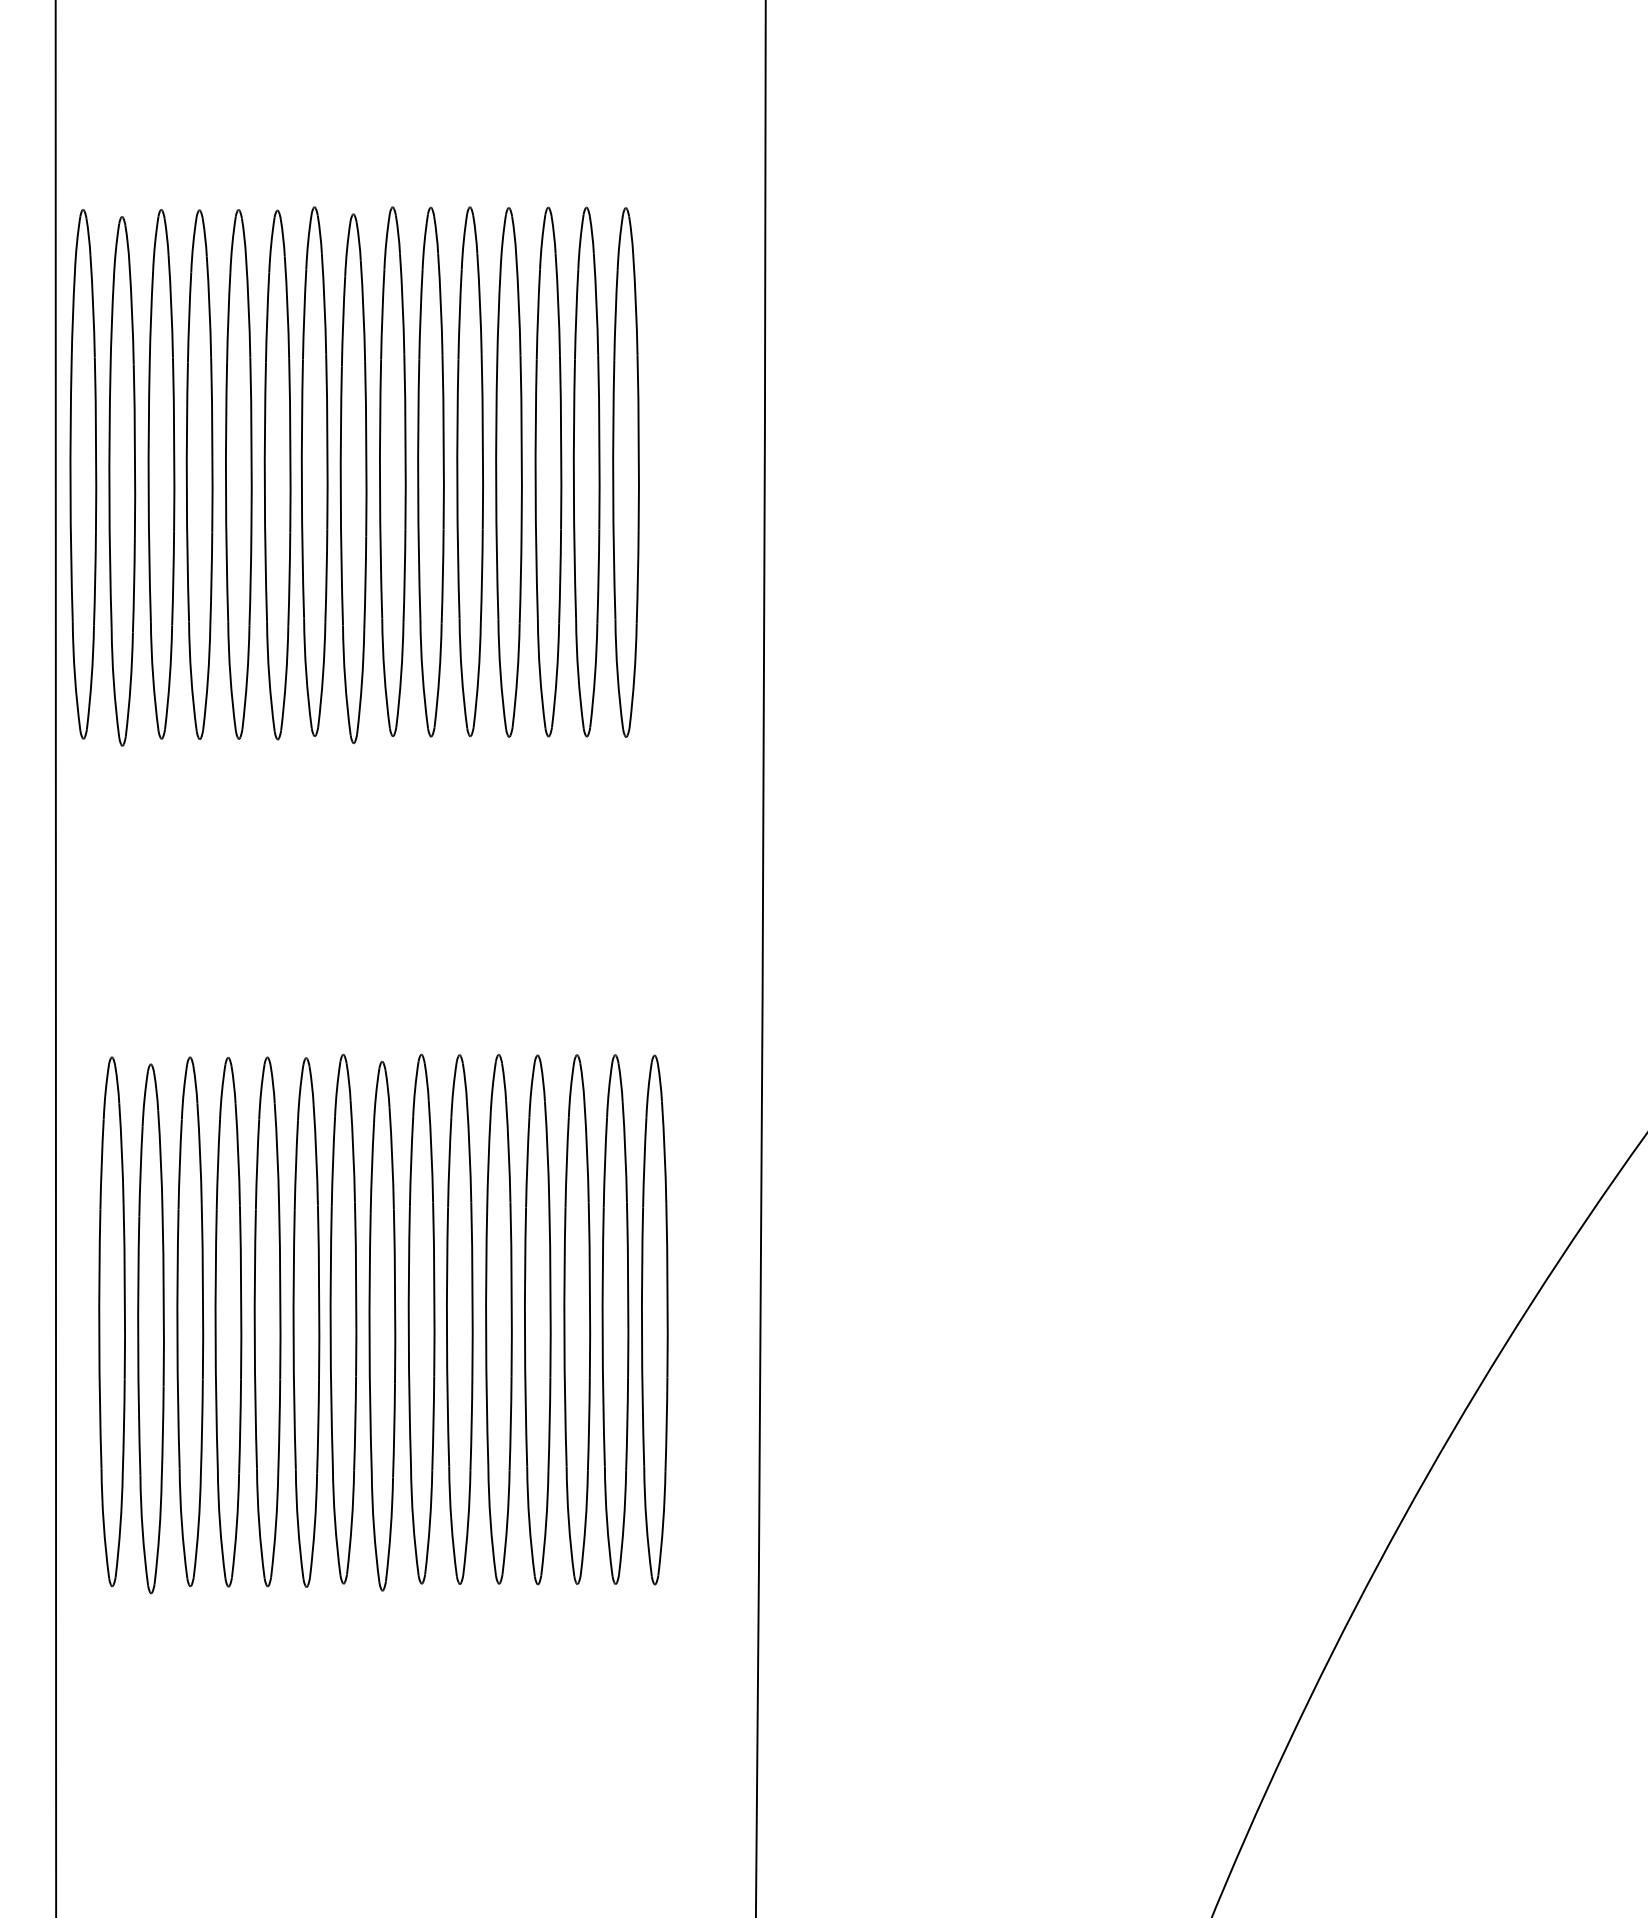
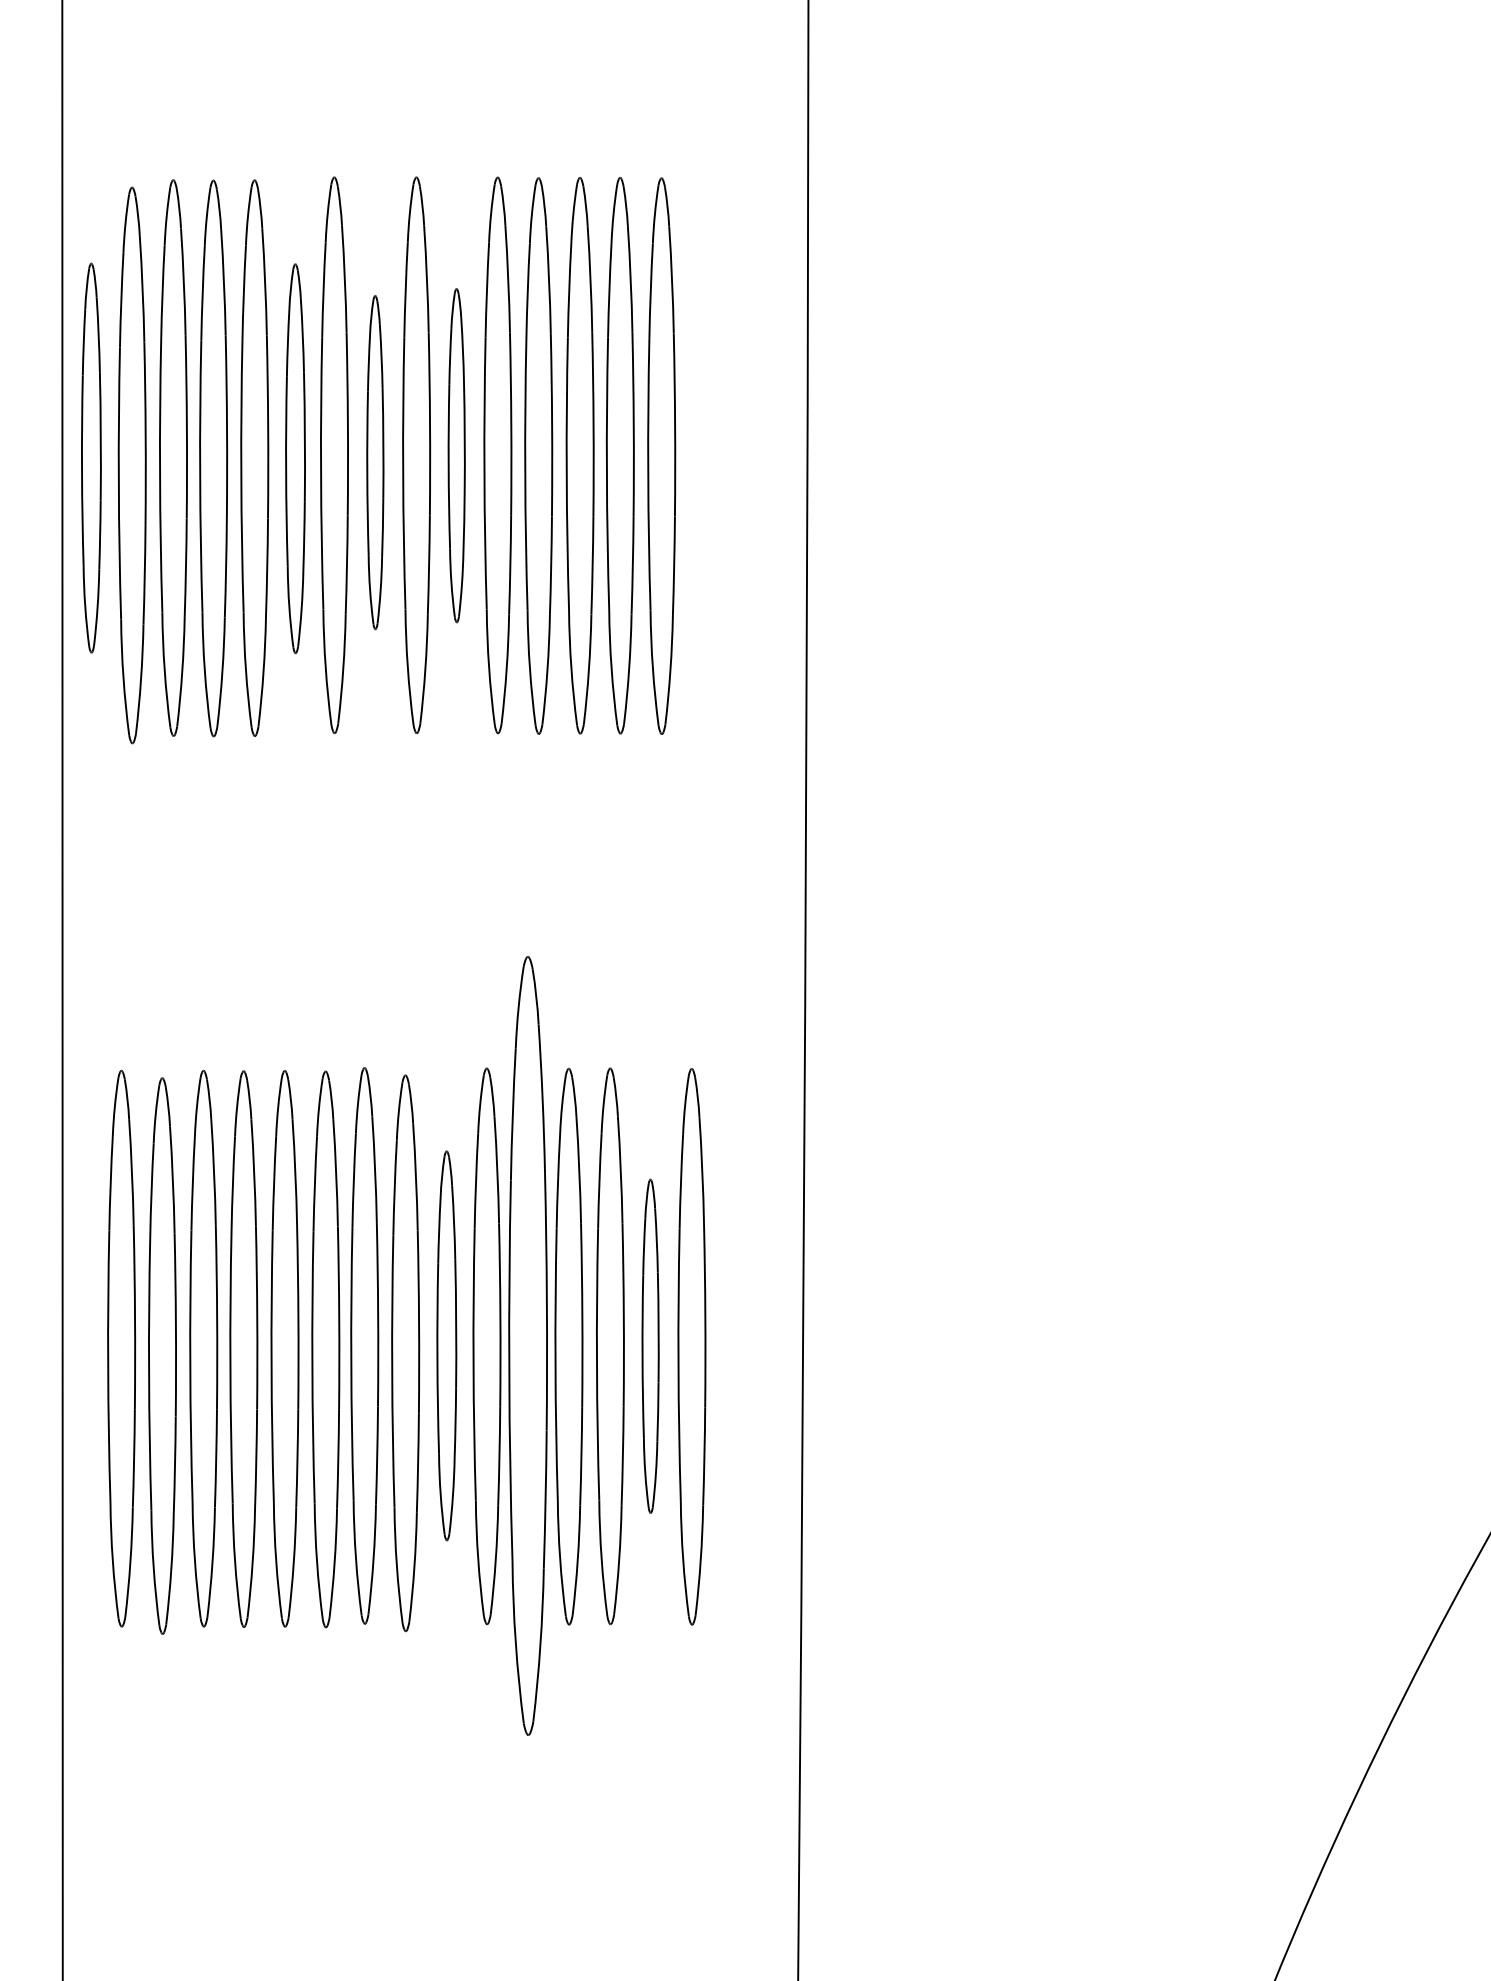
part: (430, 471) -> (456, 455), size x0.6
part: (83, 474) -> (91, 458), size x0.7
part: (277, 474) -> (295, 458), size x0.7
part: (353, 478) -> (375, 462), size x0.6
part: (421, 1318) -> (446, 1345), size x0.7
part: (498, 1319) -> (527, 1346), size x1.4
part: (615, 1319) -> (650, 1346), size x0.6

